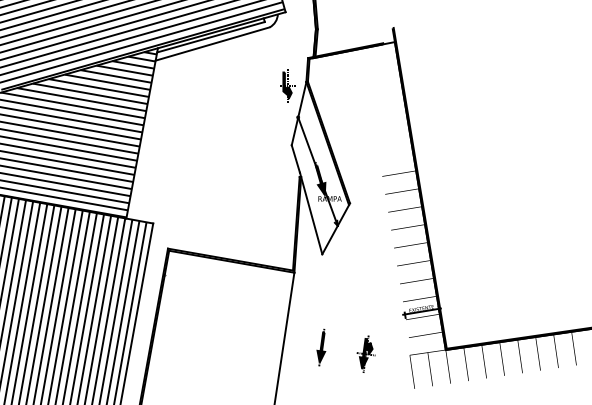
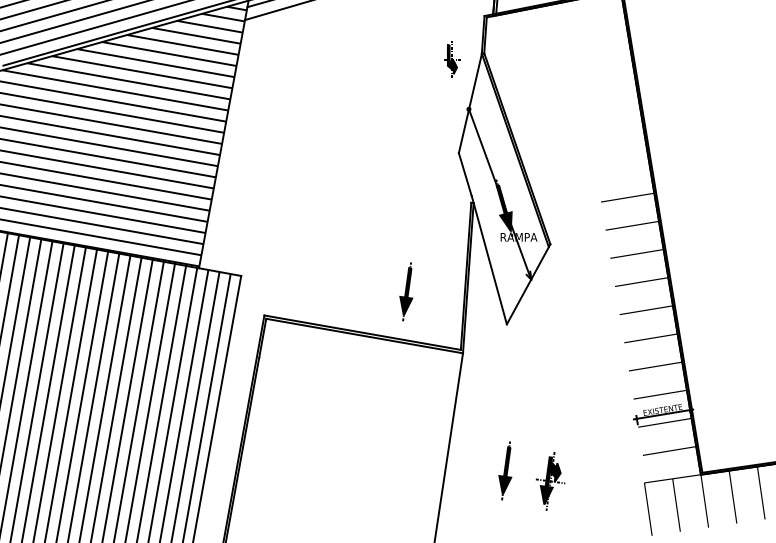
part: (287, 85) -> (452, 59), size x0.7
part: (258, 233) -> (406, 291), added
part: (365, 353) -> (549, 480), moved

